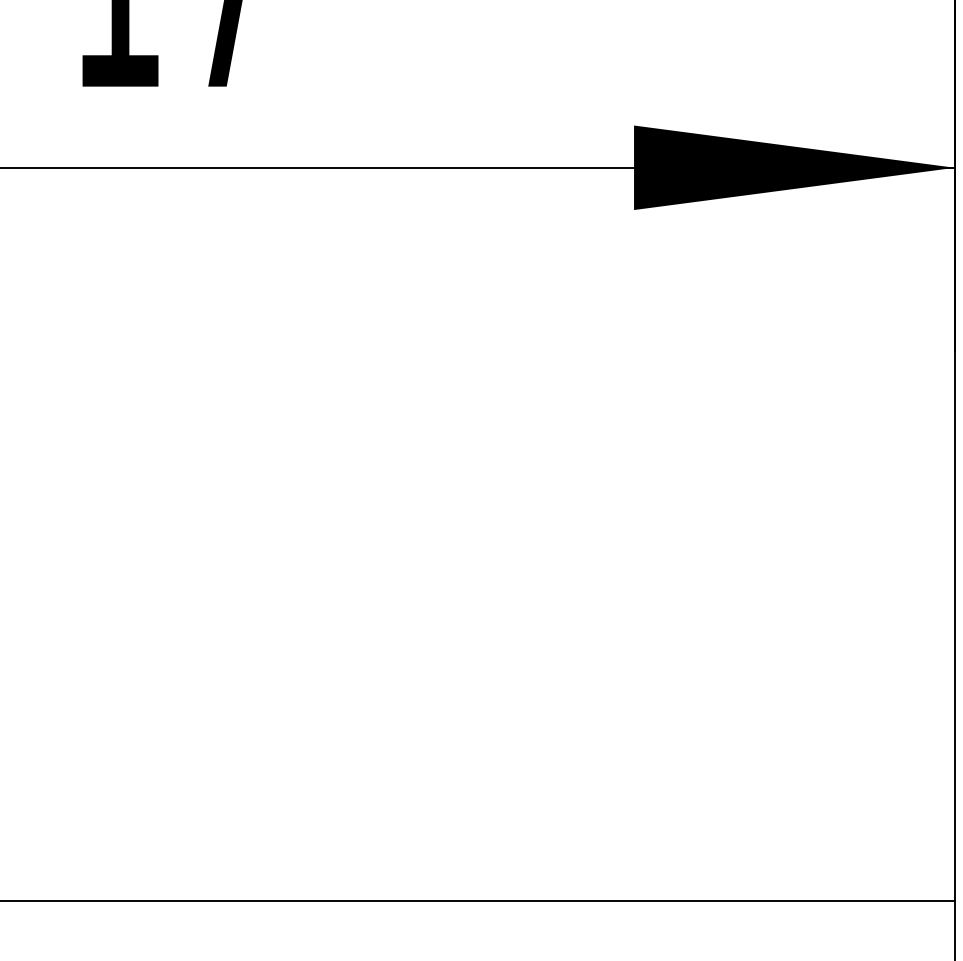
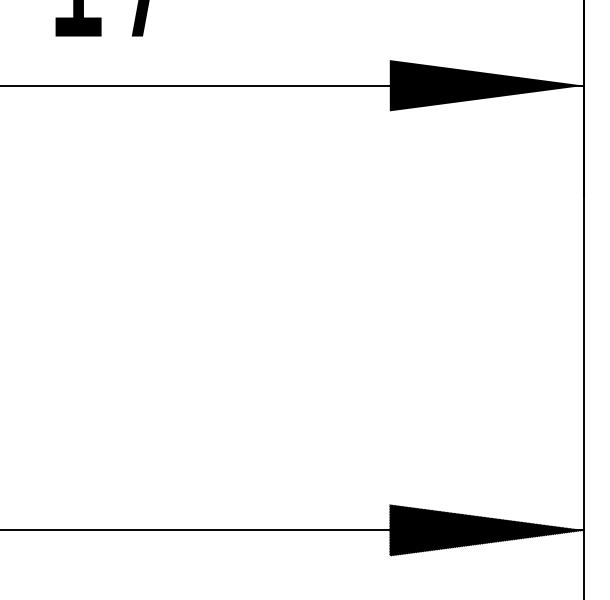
hatch: (793, 899) -> (486, 529), added

